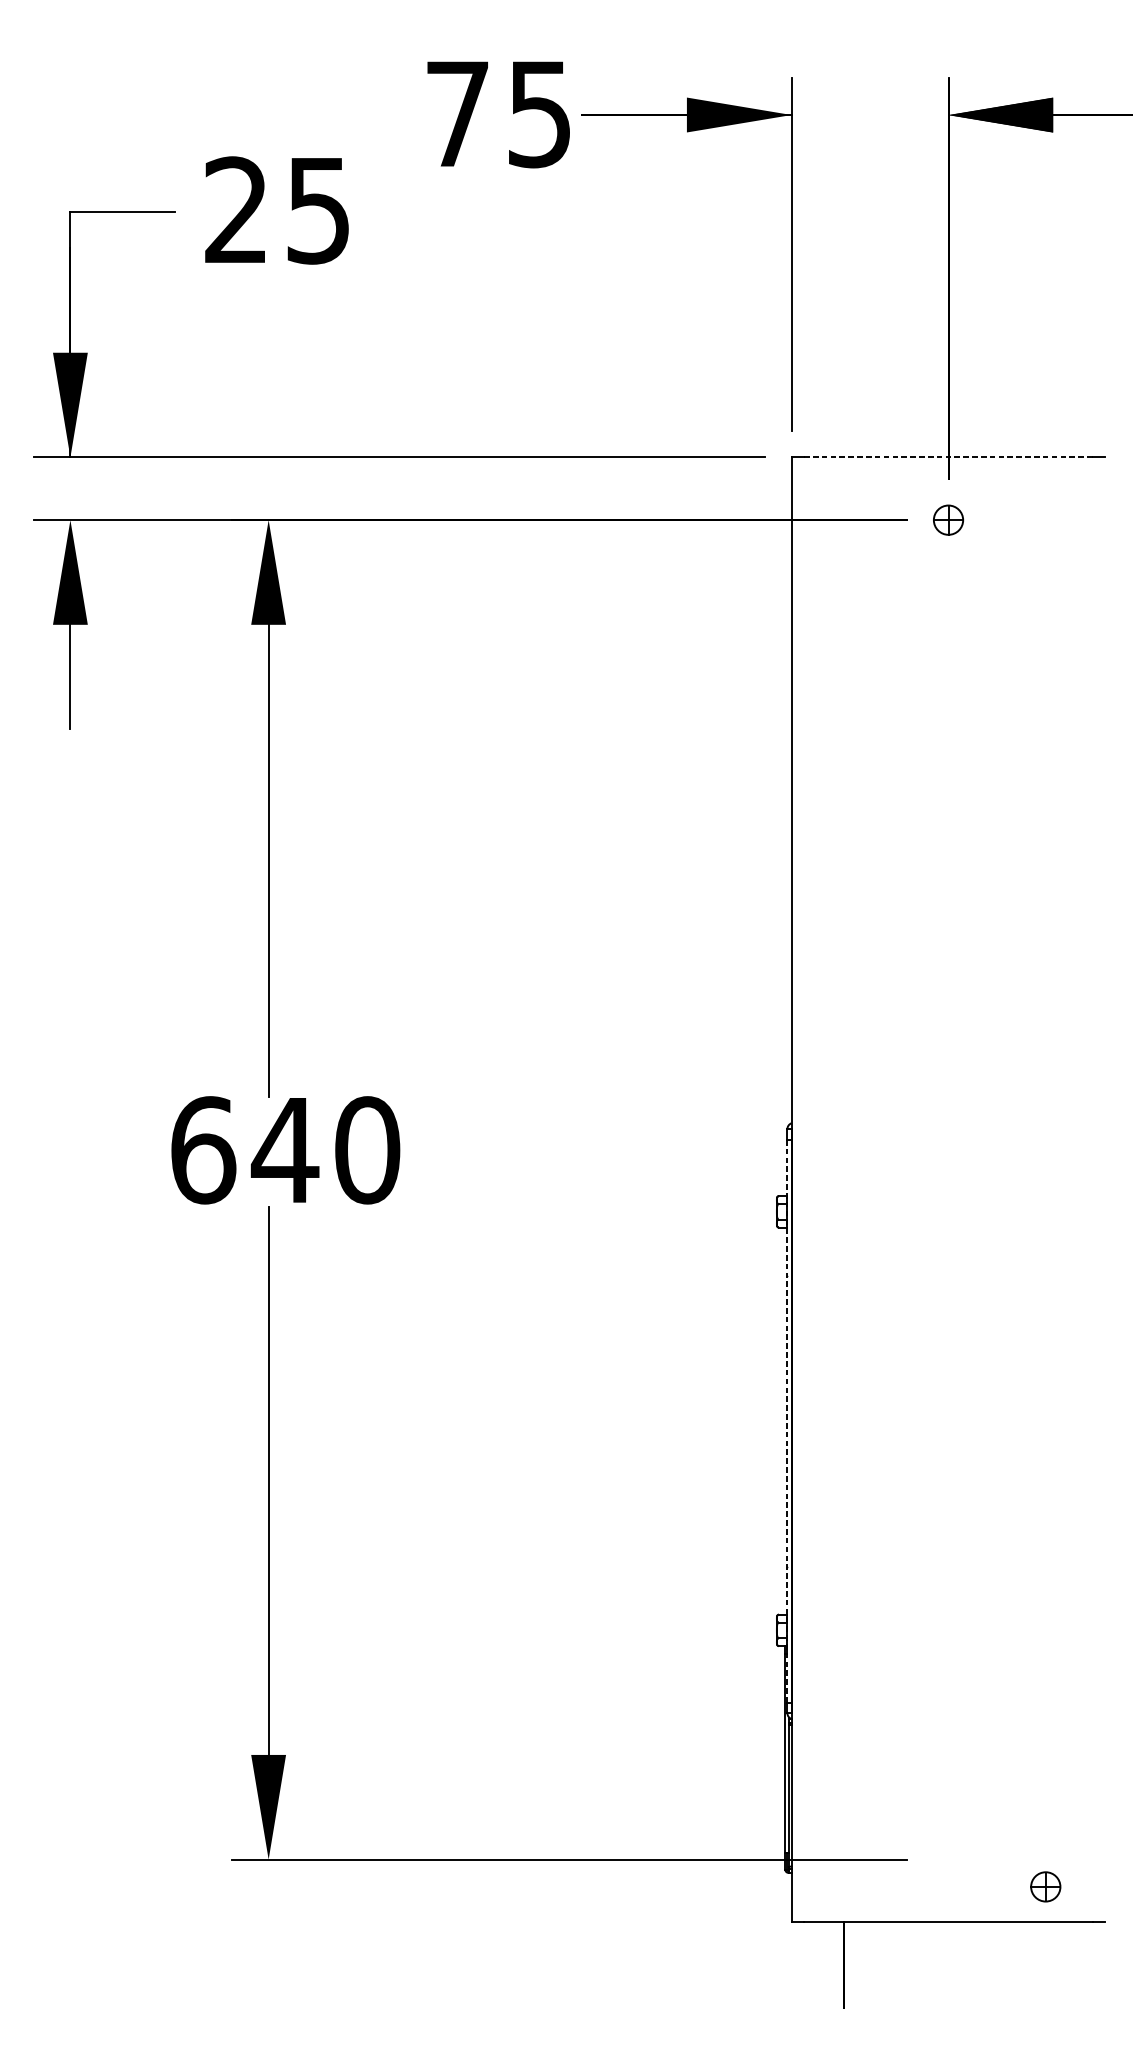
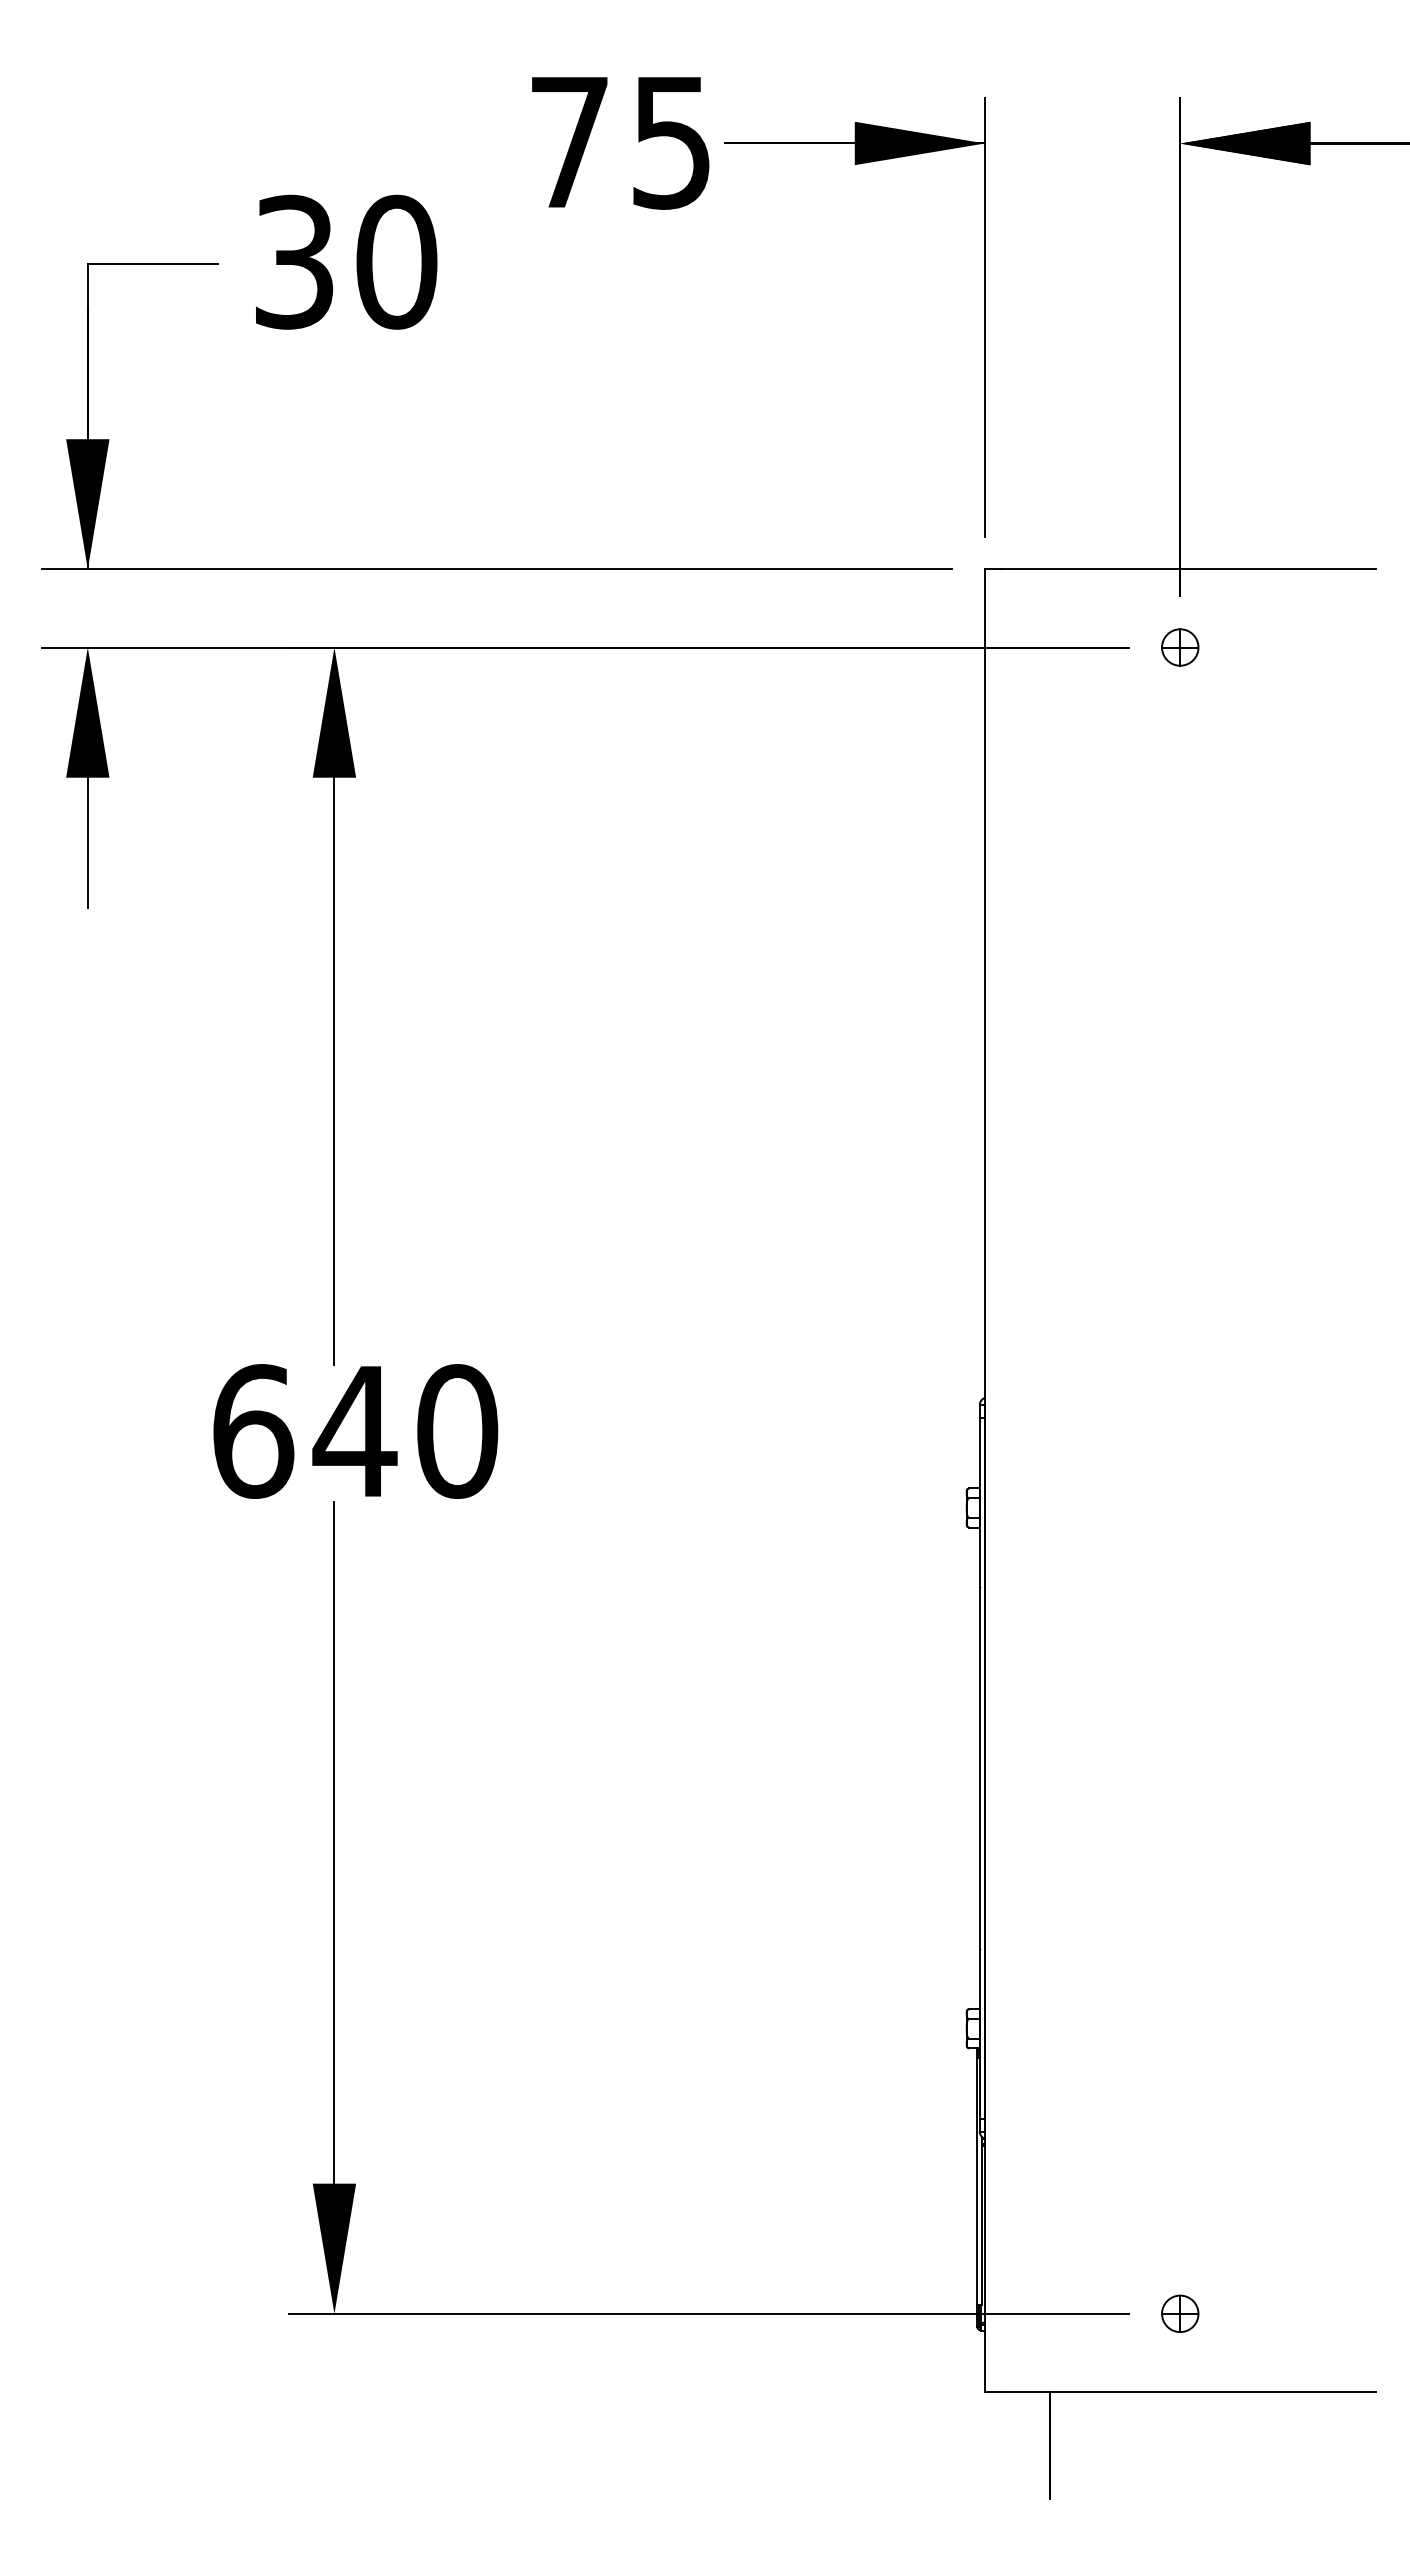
text: (278, 209) -> (346, 261), 25 -> 30
line: (948, 457) -> (1180, 569), dashed -> solid
line: (787, 1420) -> (979, 1767), dashed -> solid
part: (1045, 1886) -> (1180, 2313), moved

